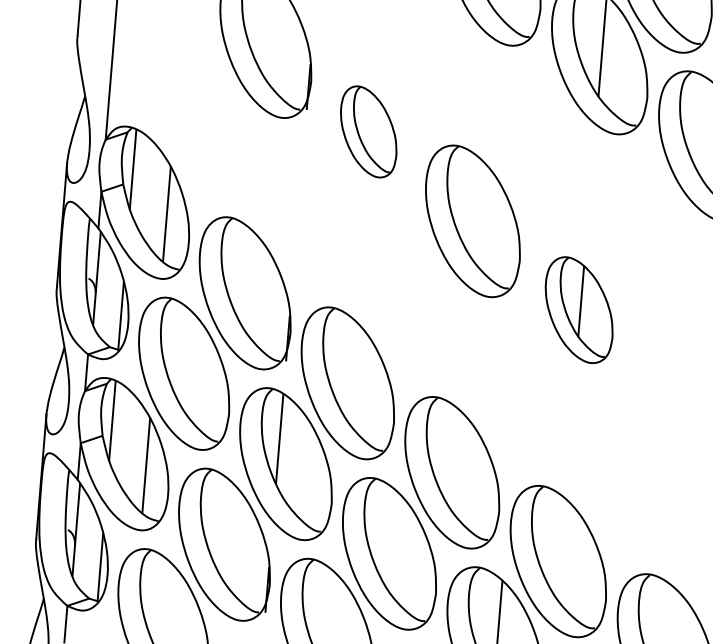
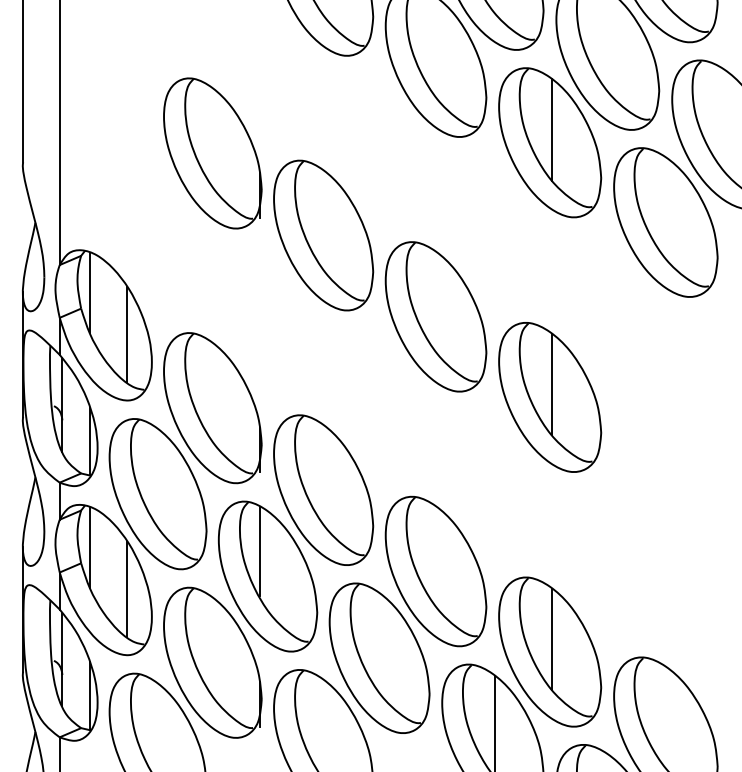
part: (368, 131) -> (323, 235), size x1.67
part: (579, 310) -> (550, 397), size x1.43
line: (560, 549) -> (551, 639), added

